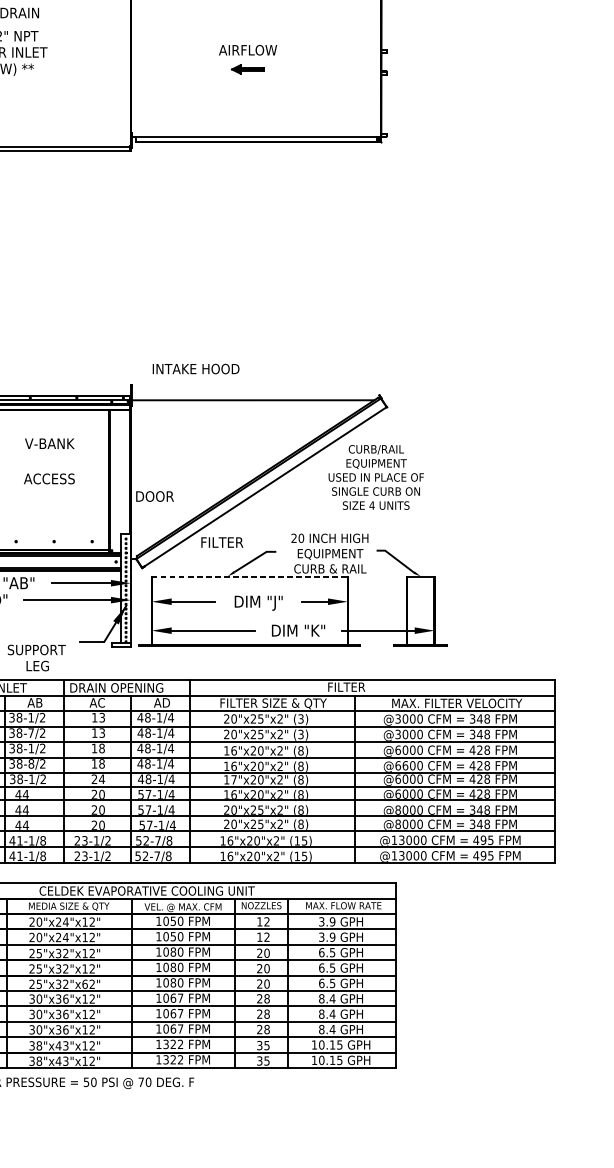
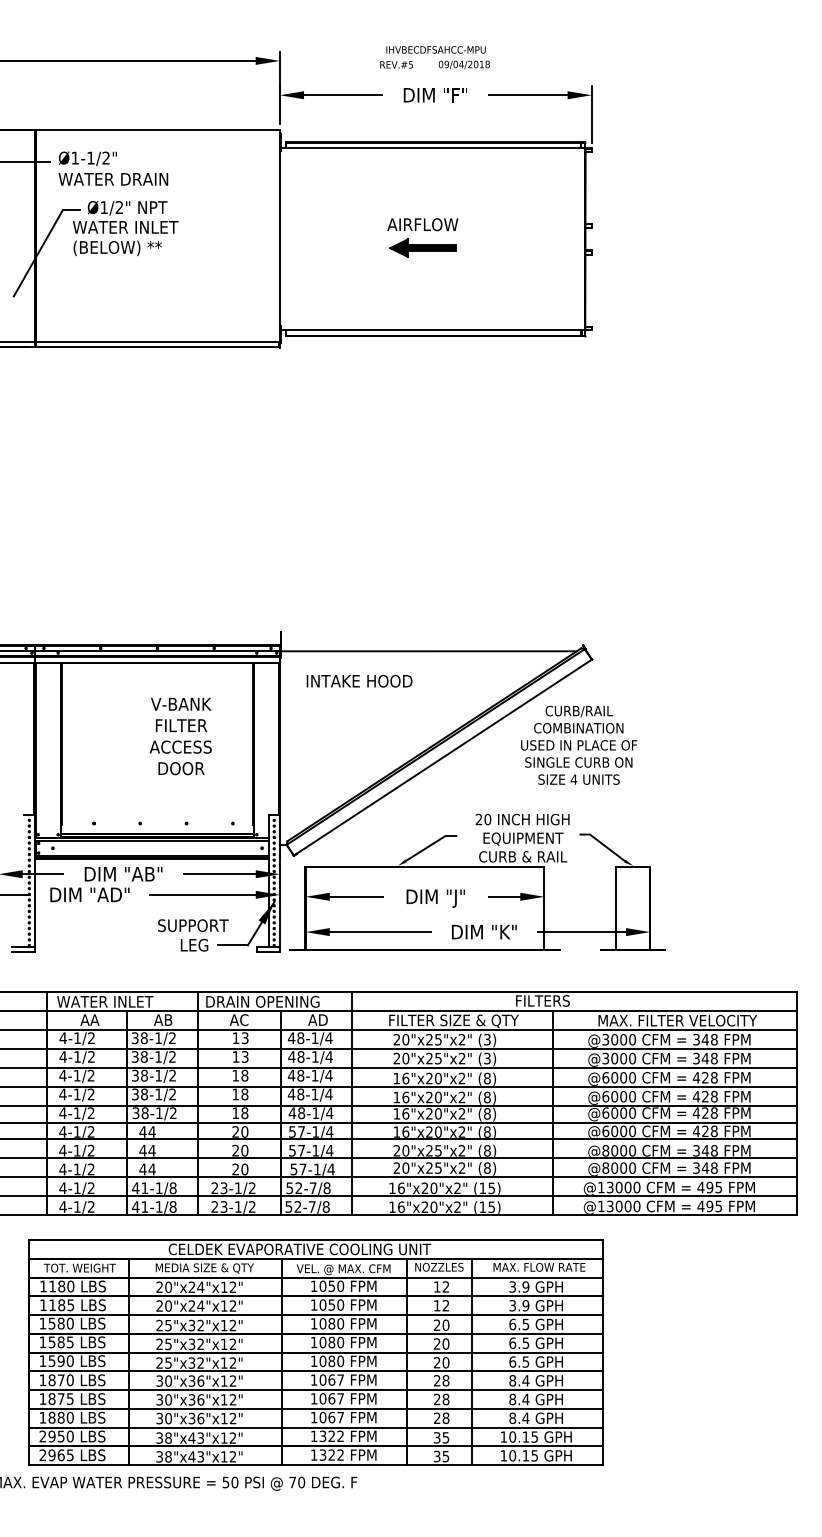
part: (247, 68) -> (422, 247), size x1.67
text: (196, 368) -> (359, 680), moved
text: (375, 464) -> (578, 729), EQUIPMENT -> COMBINATION
text: (155, 496) -> (181, 768), moved
text: (222, 542) -> (181, 725), moved
line: (250, 576) -> (425, 866), dashed -> solid
text: (36, 658) -> (193, 935), moved
text: (346, 686) -> (542, 1000), FILTER -> FILTERS
text: (31, 732) -> (158, 1056), 38-7/2 -> 38-1/2
text: (31, 763) -> (158, 1094), 38-8/2 -> 38-1/2
text: (405, 765) -> (614, 1096), @6600 -> @6000
text: (98, 779) -> (240, 1113), 24 -> 18
text: (233, 779) -> (405, 1113), 17"x20"x2" -> 16"x20"x2"
text: (84, 983) -> (223, 1362), 25"x32"x62" -> 25"x32"x12"

